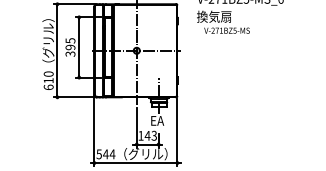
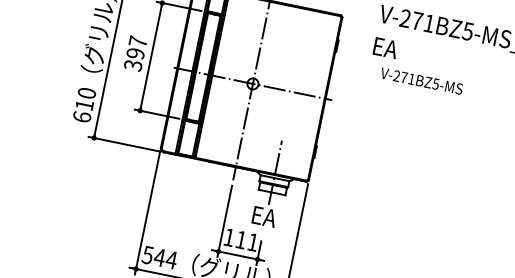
text: (214, 16) -> (404, 51), 換気扇 -> EA
text: (70, 40) -> (138, 41), 395 -> 397
text: (150, 135) -> (246, 240), 143 -> 111

